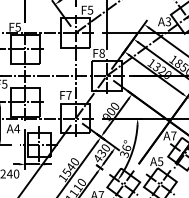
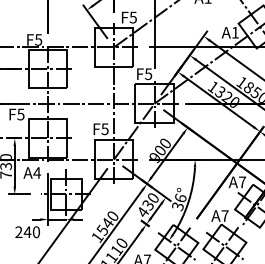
text: (167, 21) -> (234, 32), A3 -> A1
text: (102, 52) -> (148, 73), F8 -> F5
text: (68, 95) -> (104, 129), F7 -> F5
text: (160, 161) -> (224, 215), A5 -> A7

